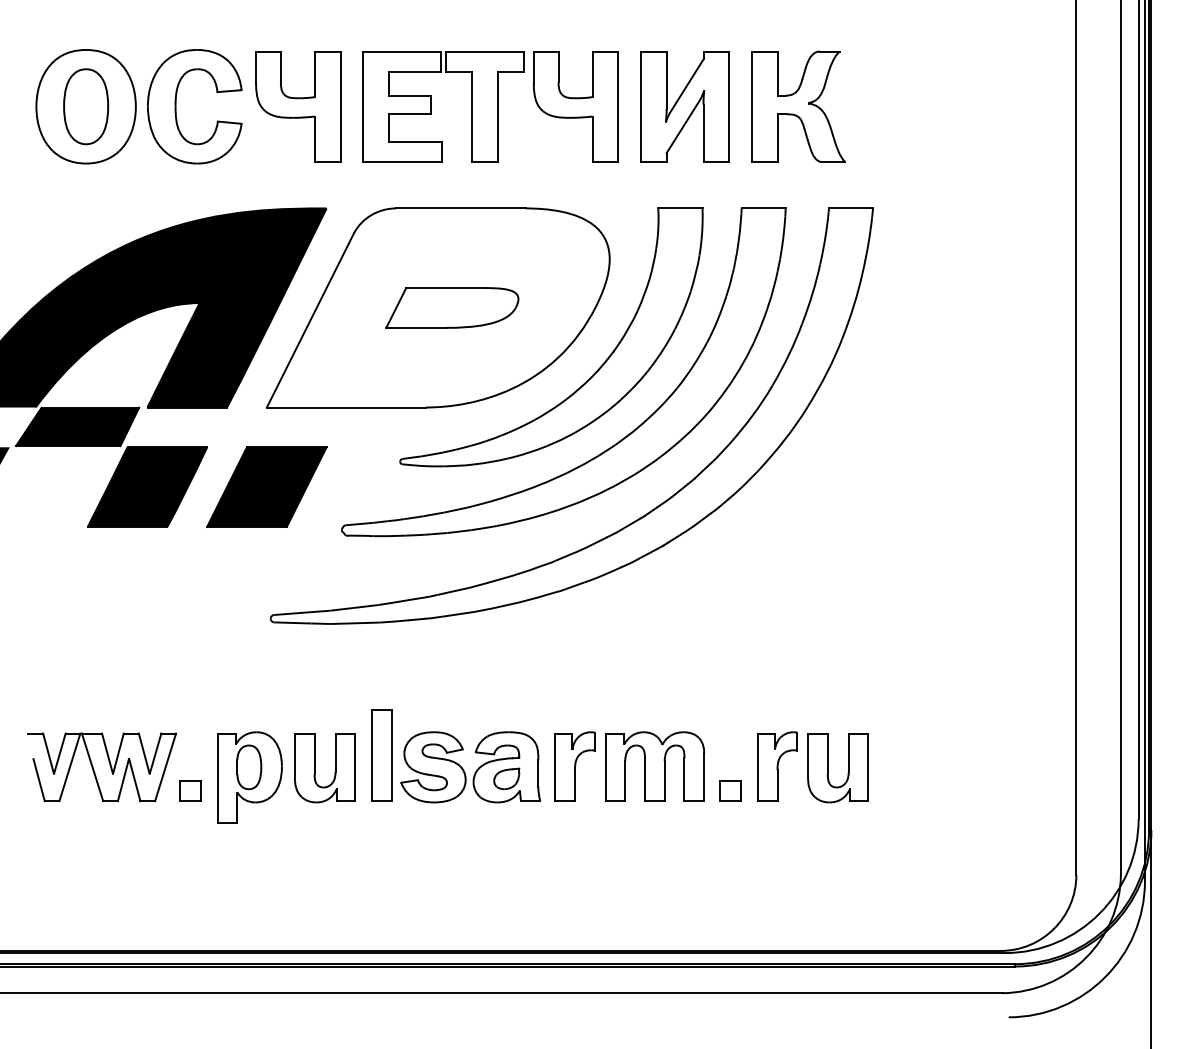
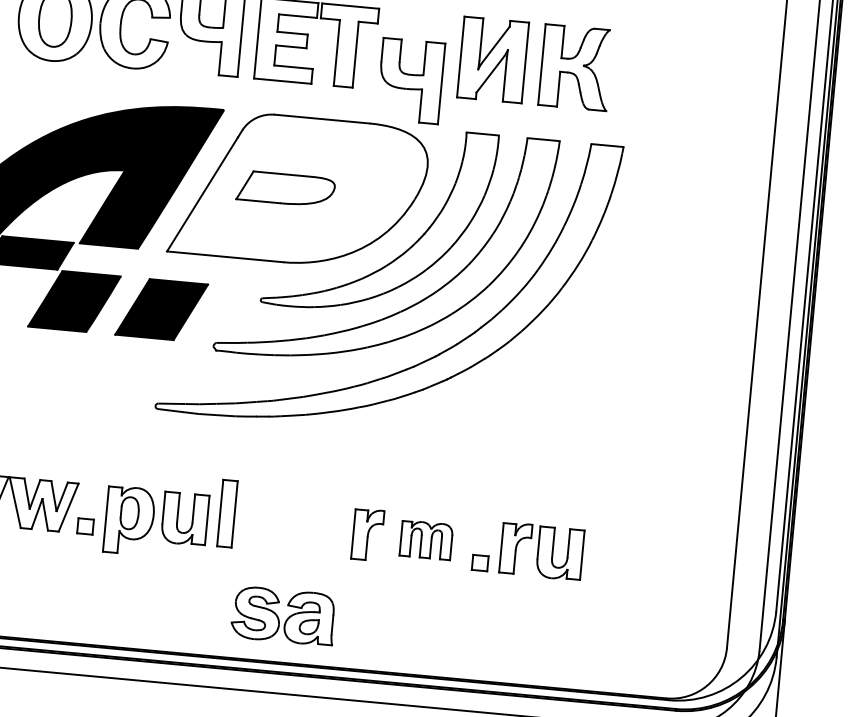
part: (575, 106) -> (410, 80), moved
part: (452, 307) -> (286, 188), moved
part: (655, 766) -> (426, 540), size x0.7
part: (476, 769) -> (287, 617), moved

